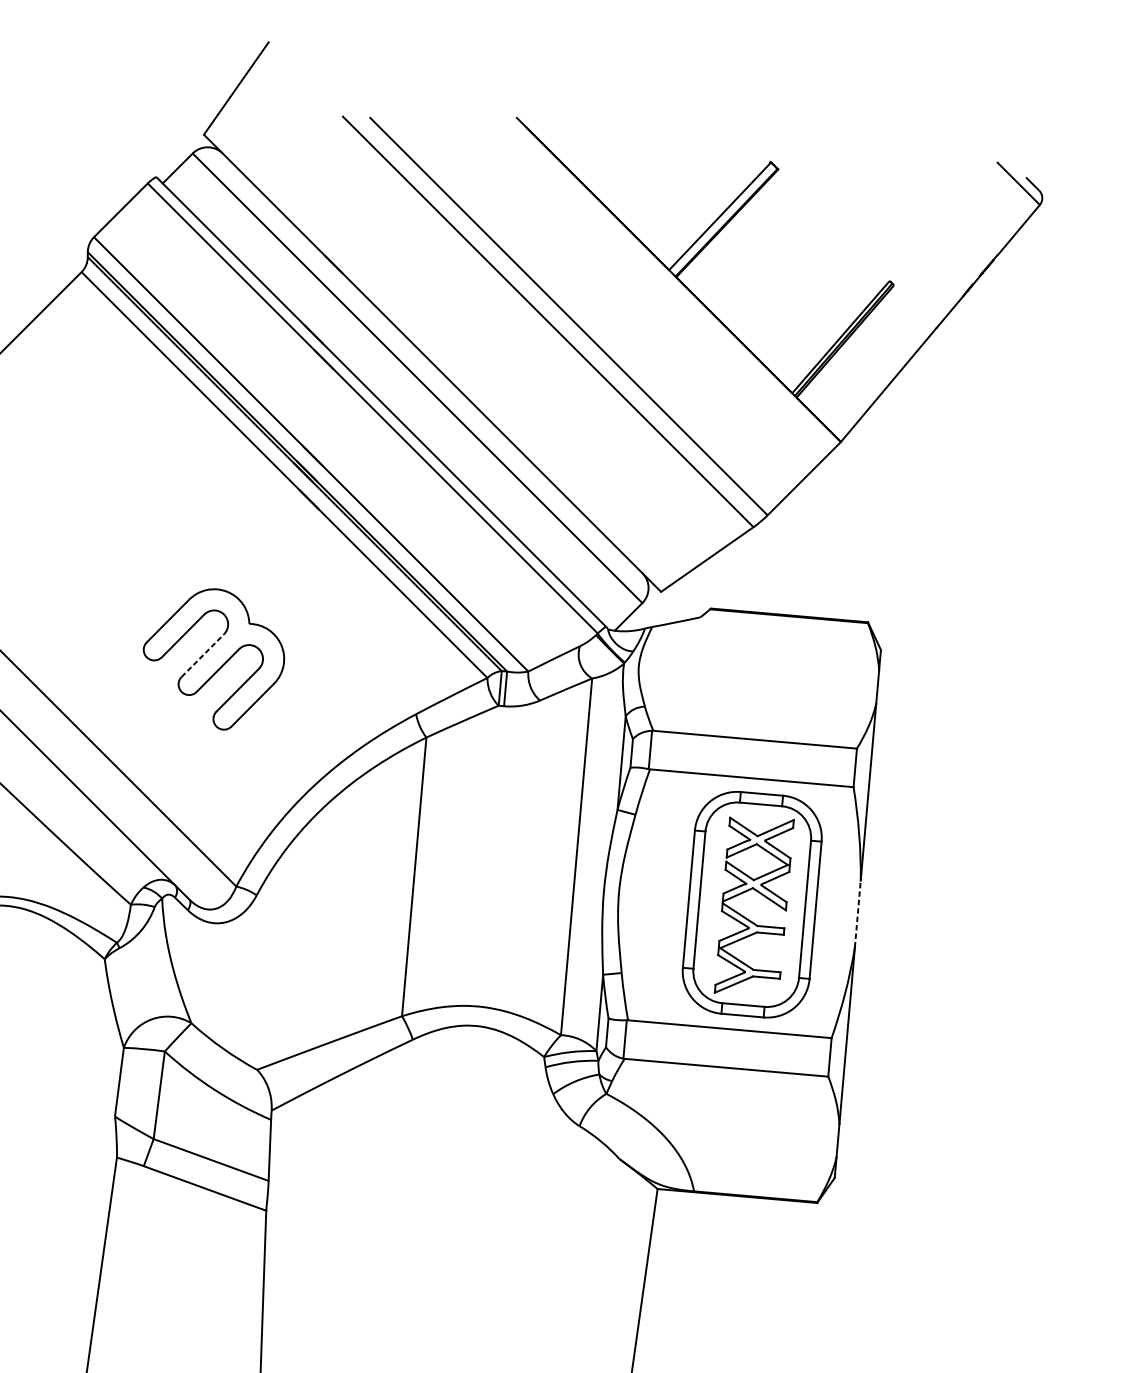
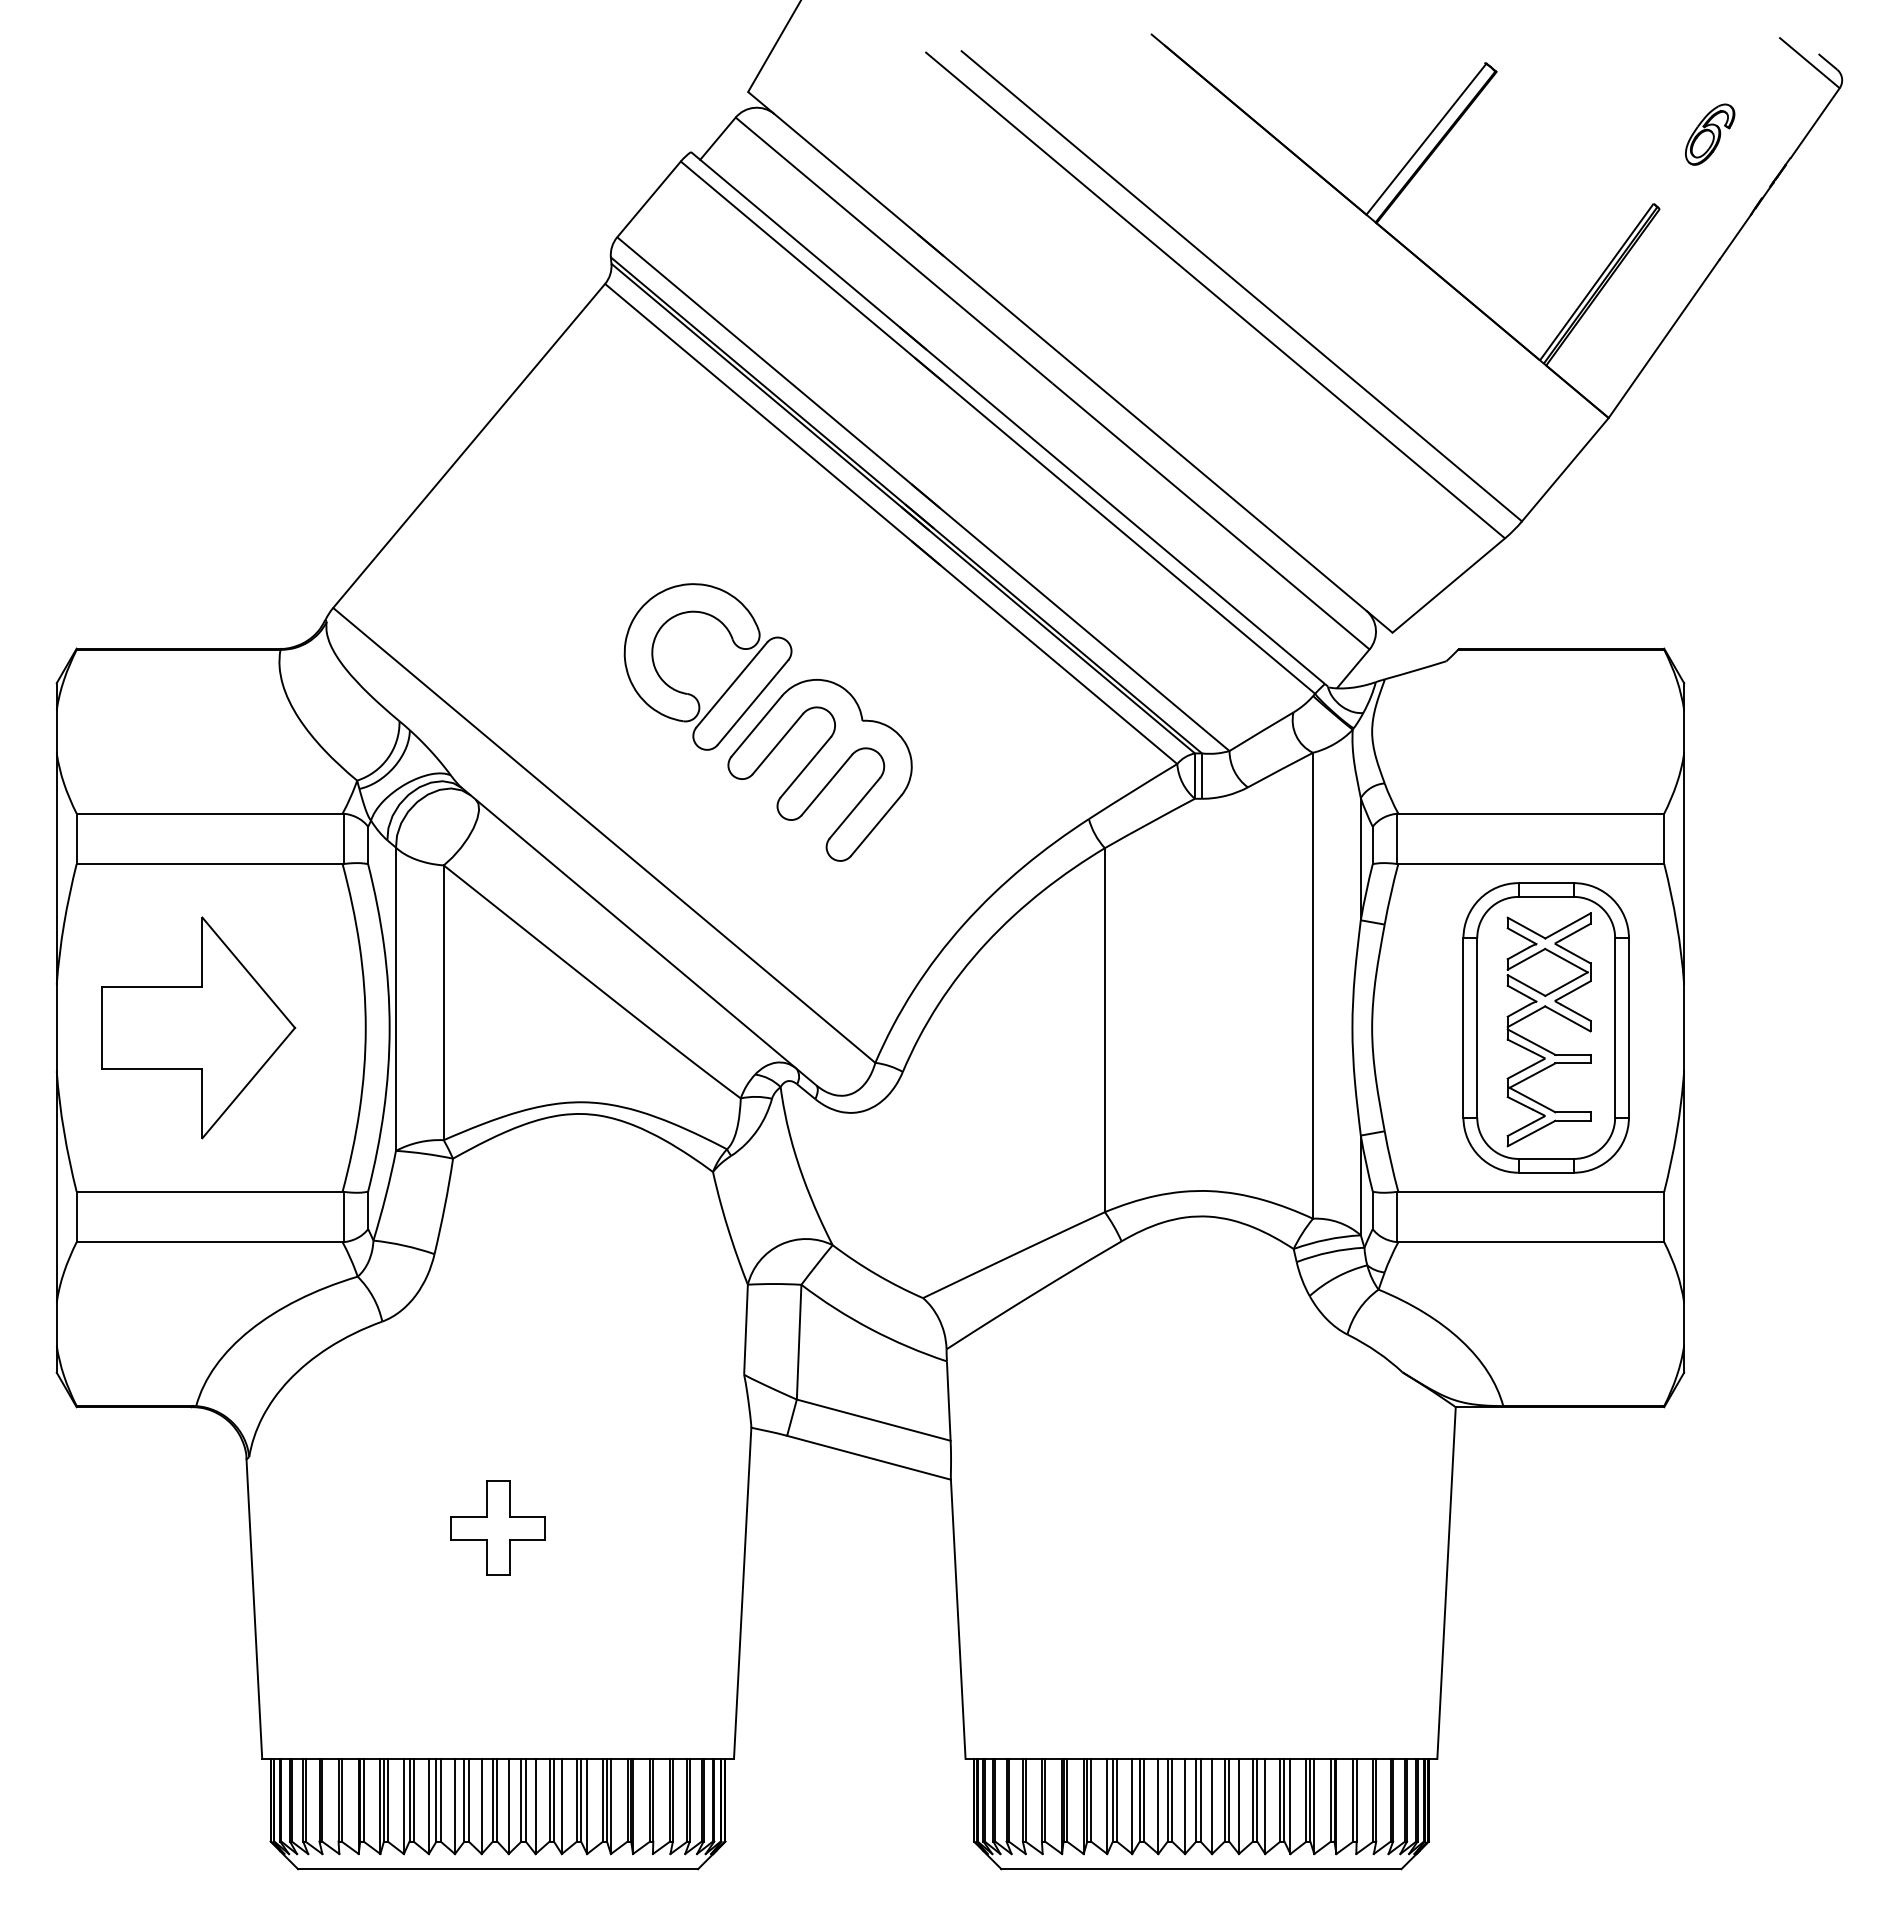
part: (937, 231) -> (1710, 134), added
part: (150, 587) -> (730, 684), added
line: (203, 655) -> (806, 766), dashed -> solid
line: (858, 913) -> (1684, 1027), dashed -> solid

